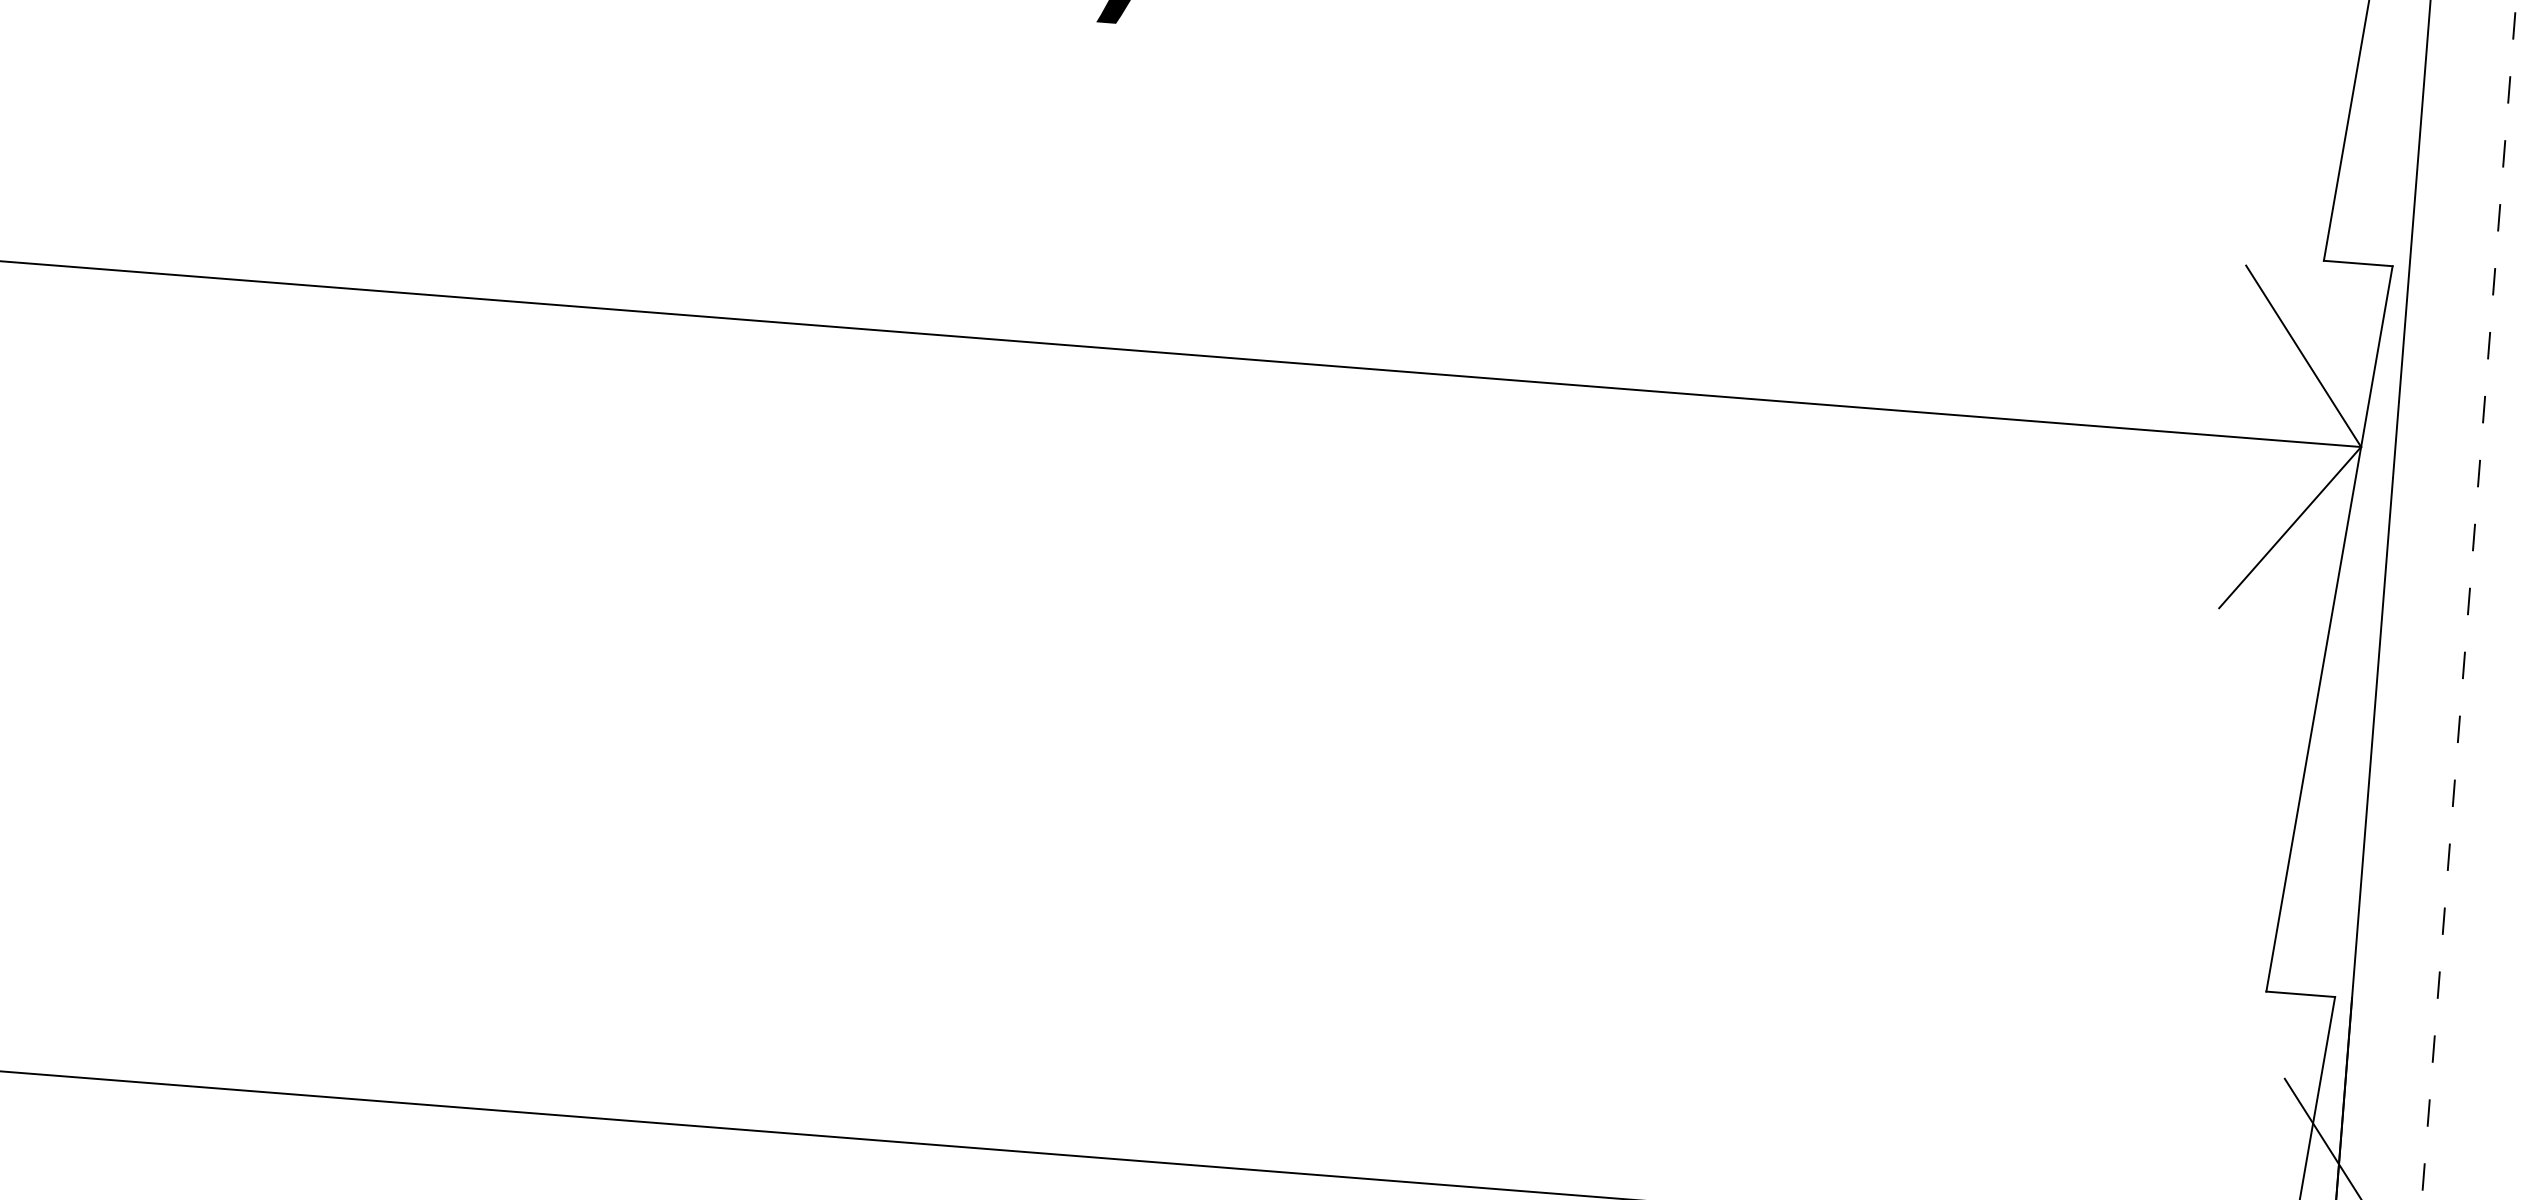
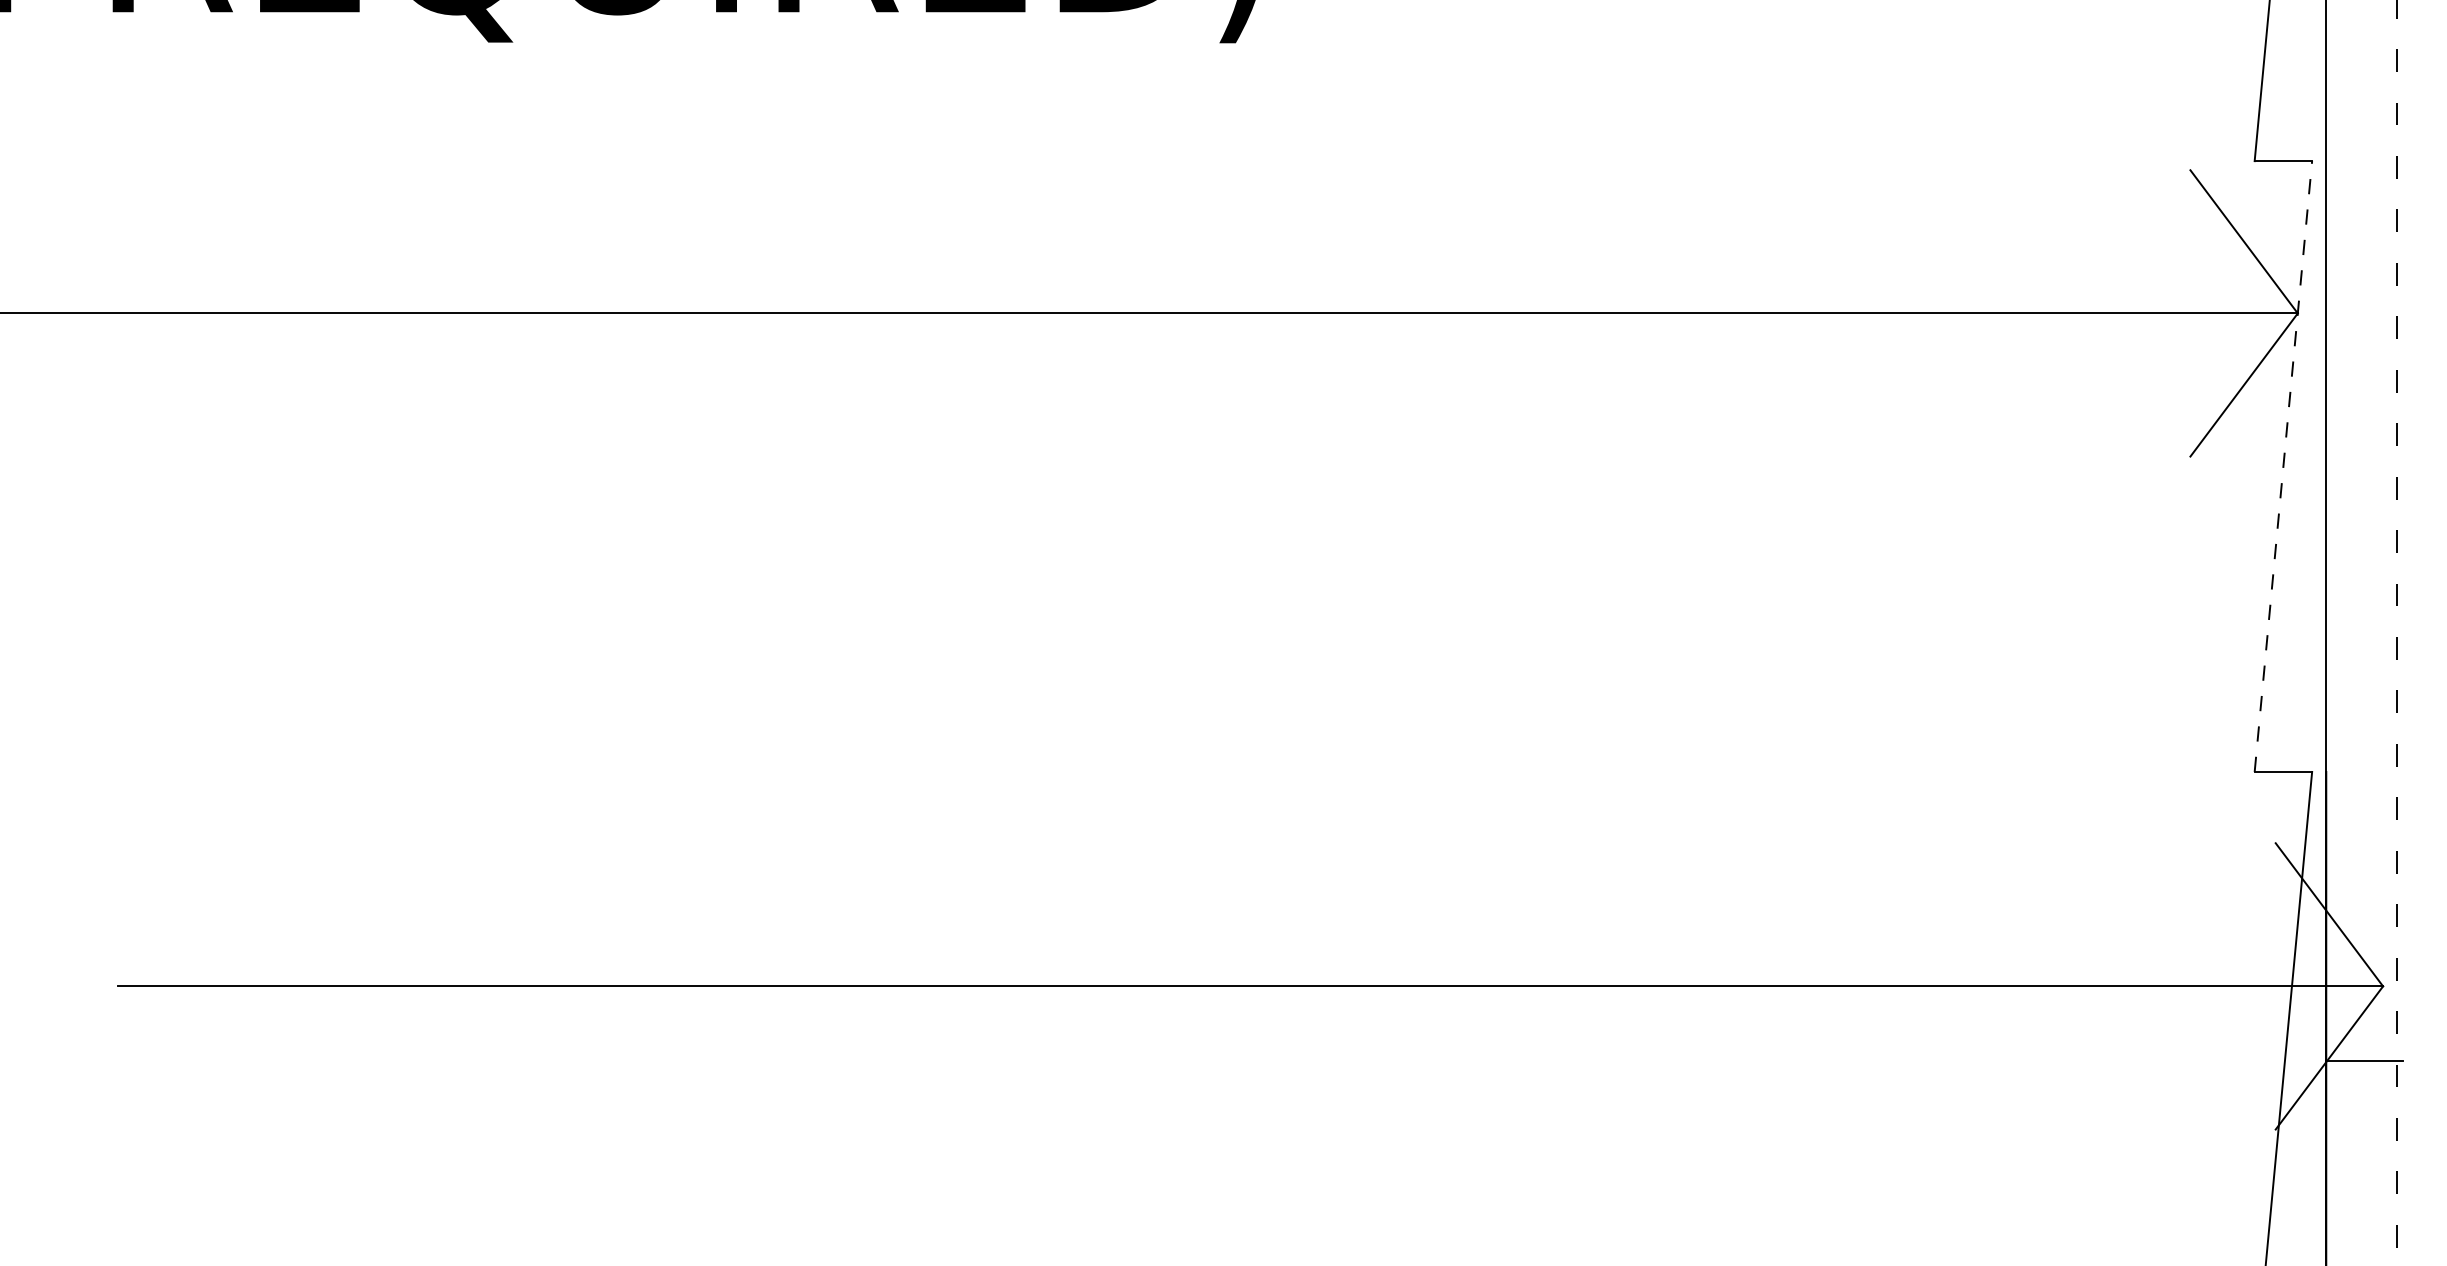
line: (2329, 628) -> (2283, 466), solid -> dashed

